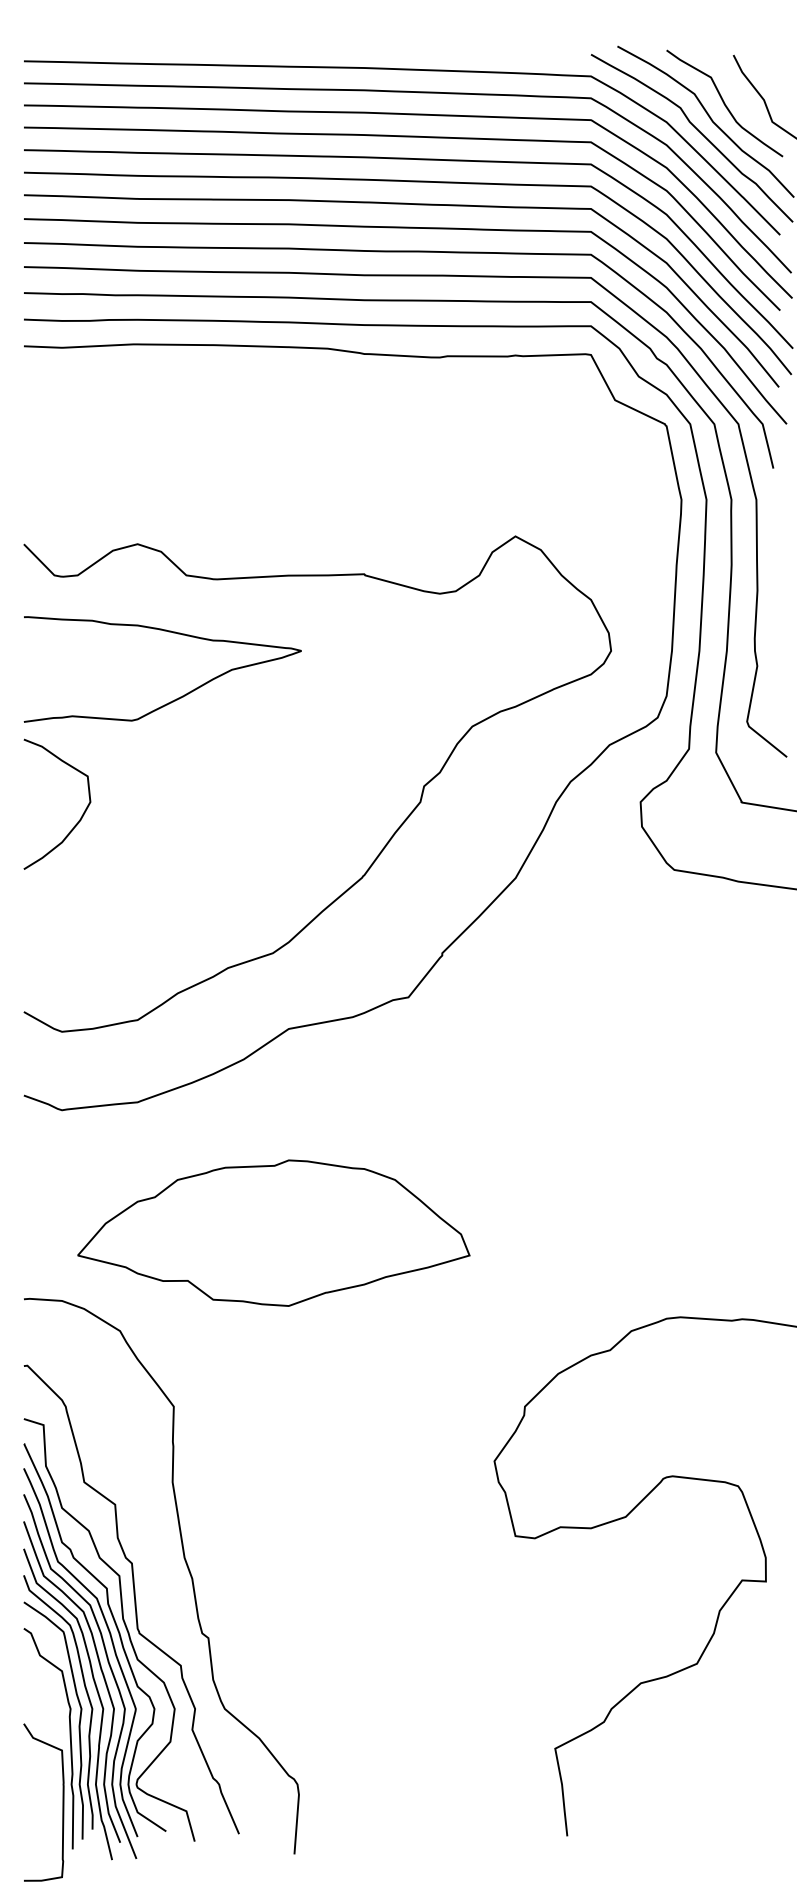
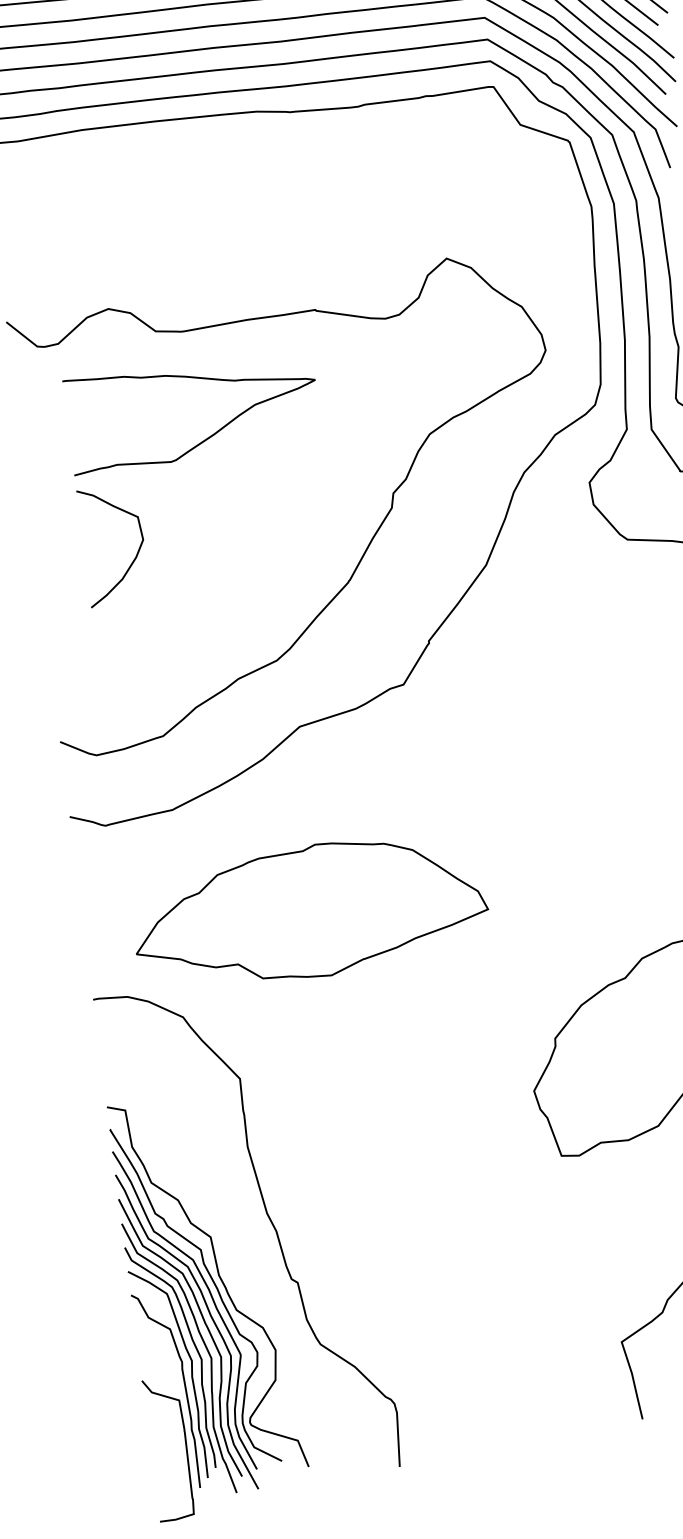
curve: (176, 698) -> (208, 436), moved
curve: (81, 815) -> (136, 552), moved
curve: (134, 1599) -> (226, 1256), removed

